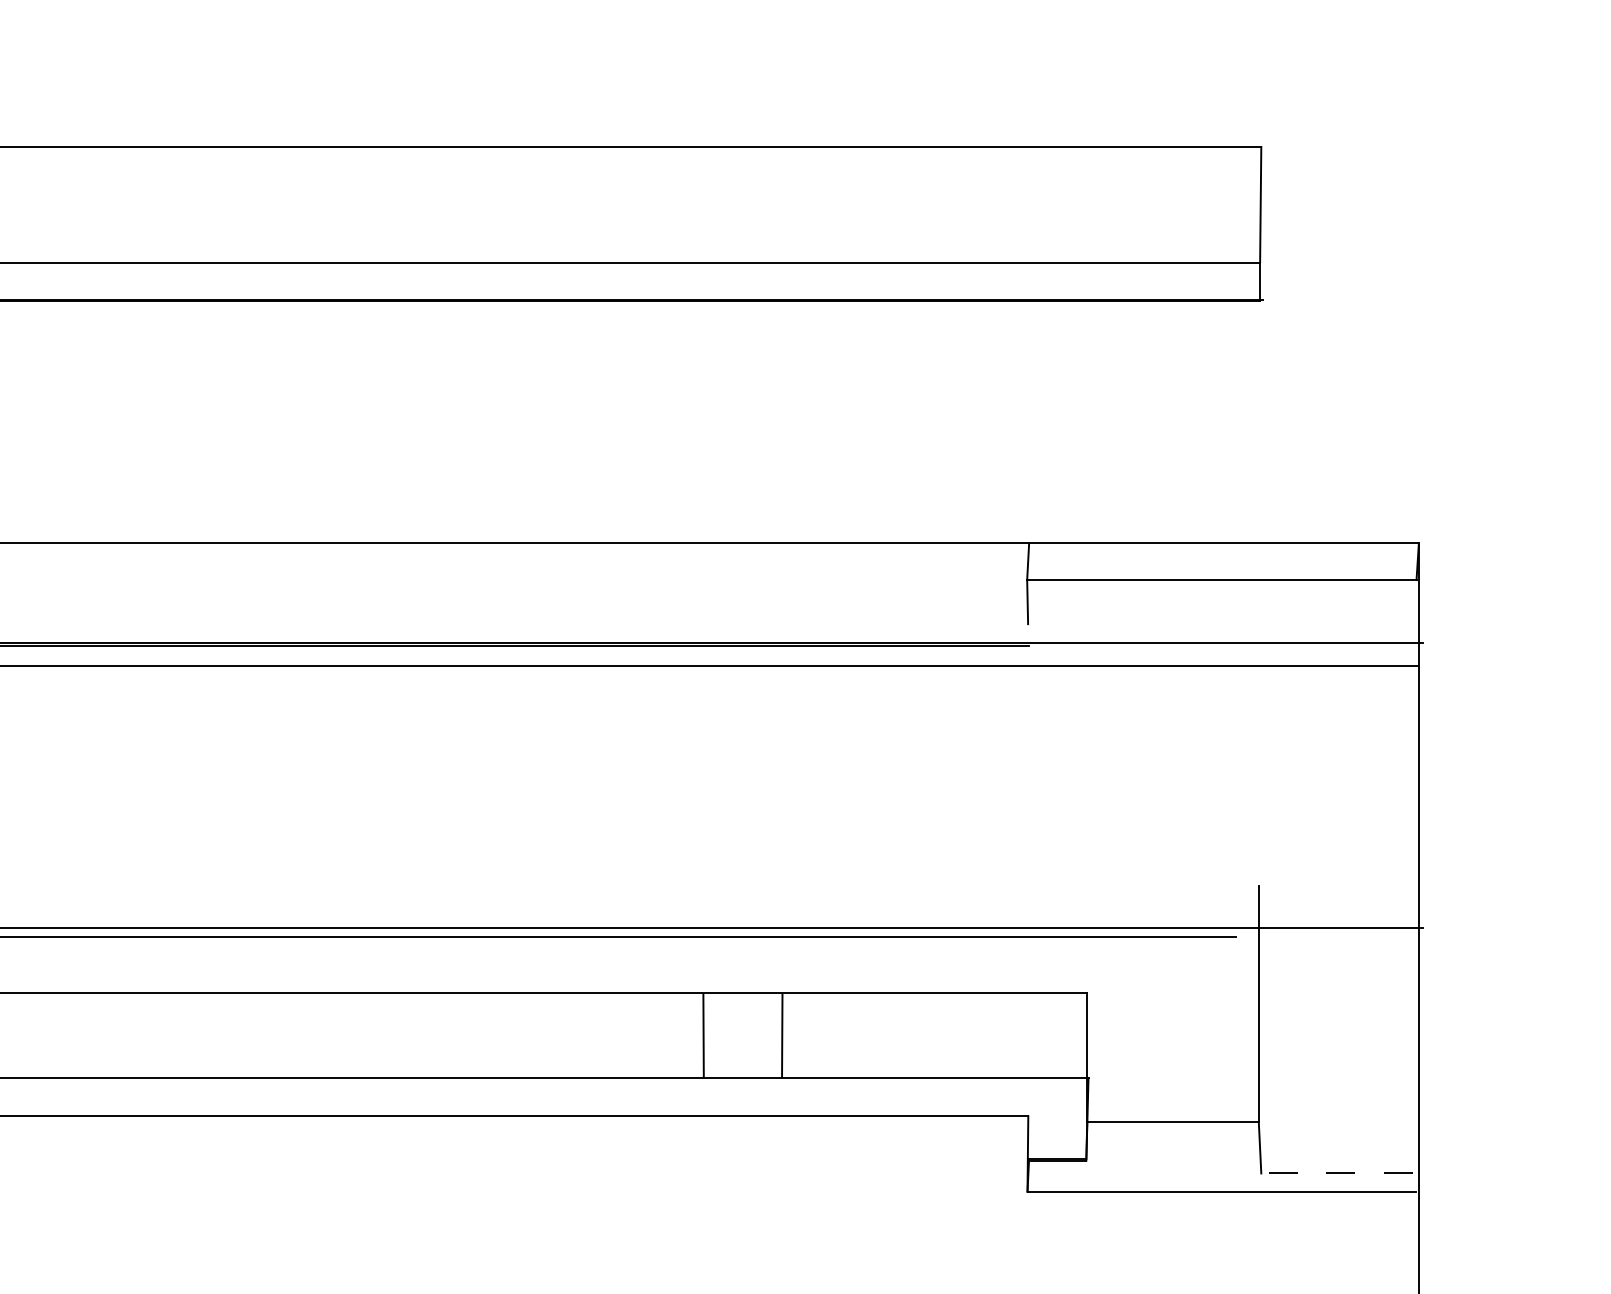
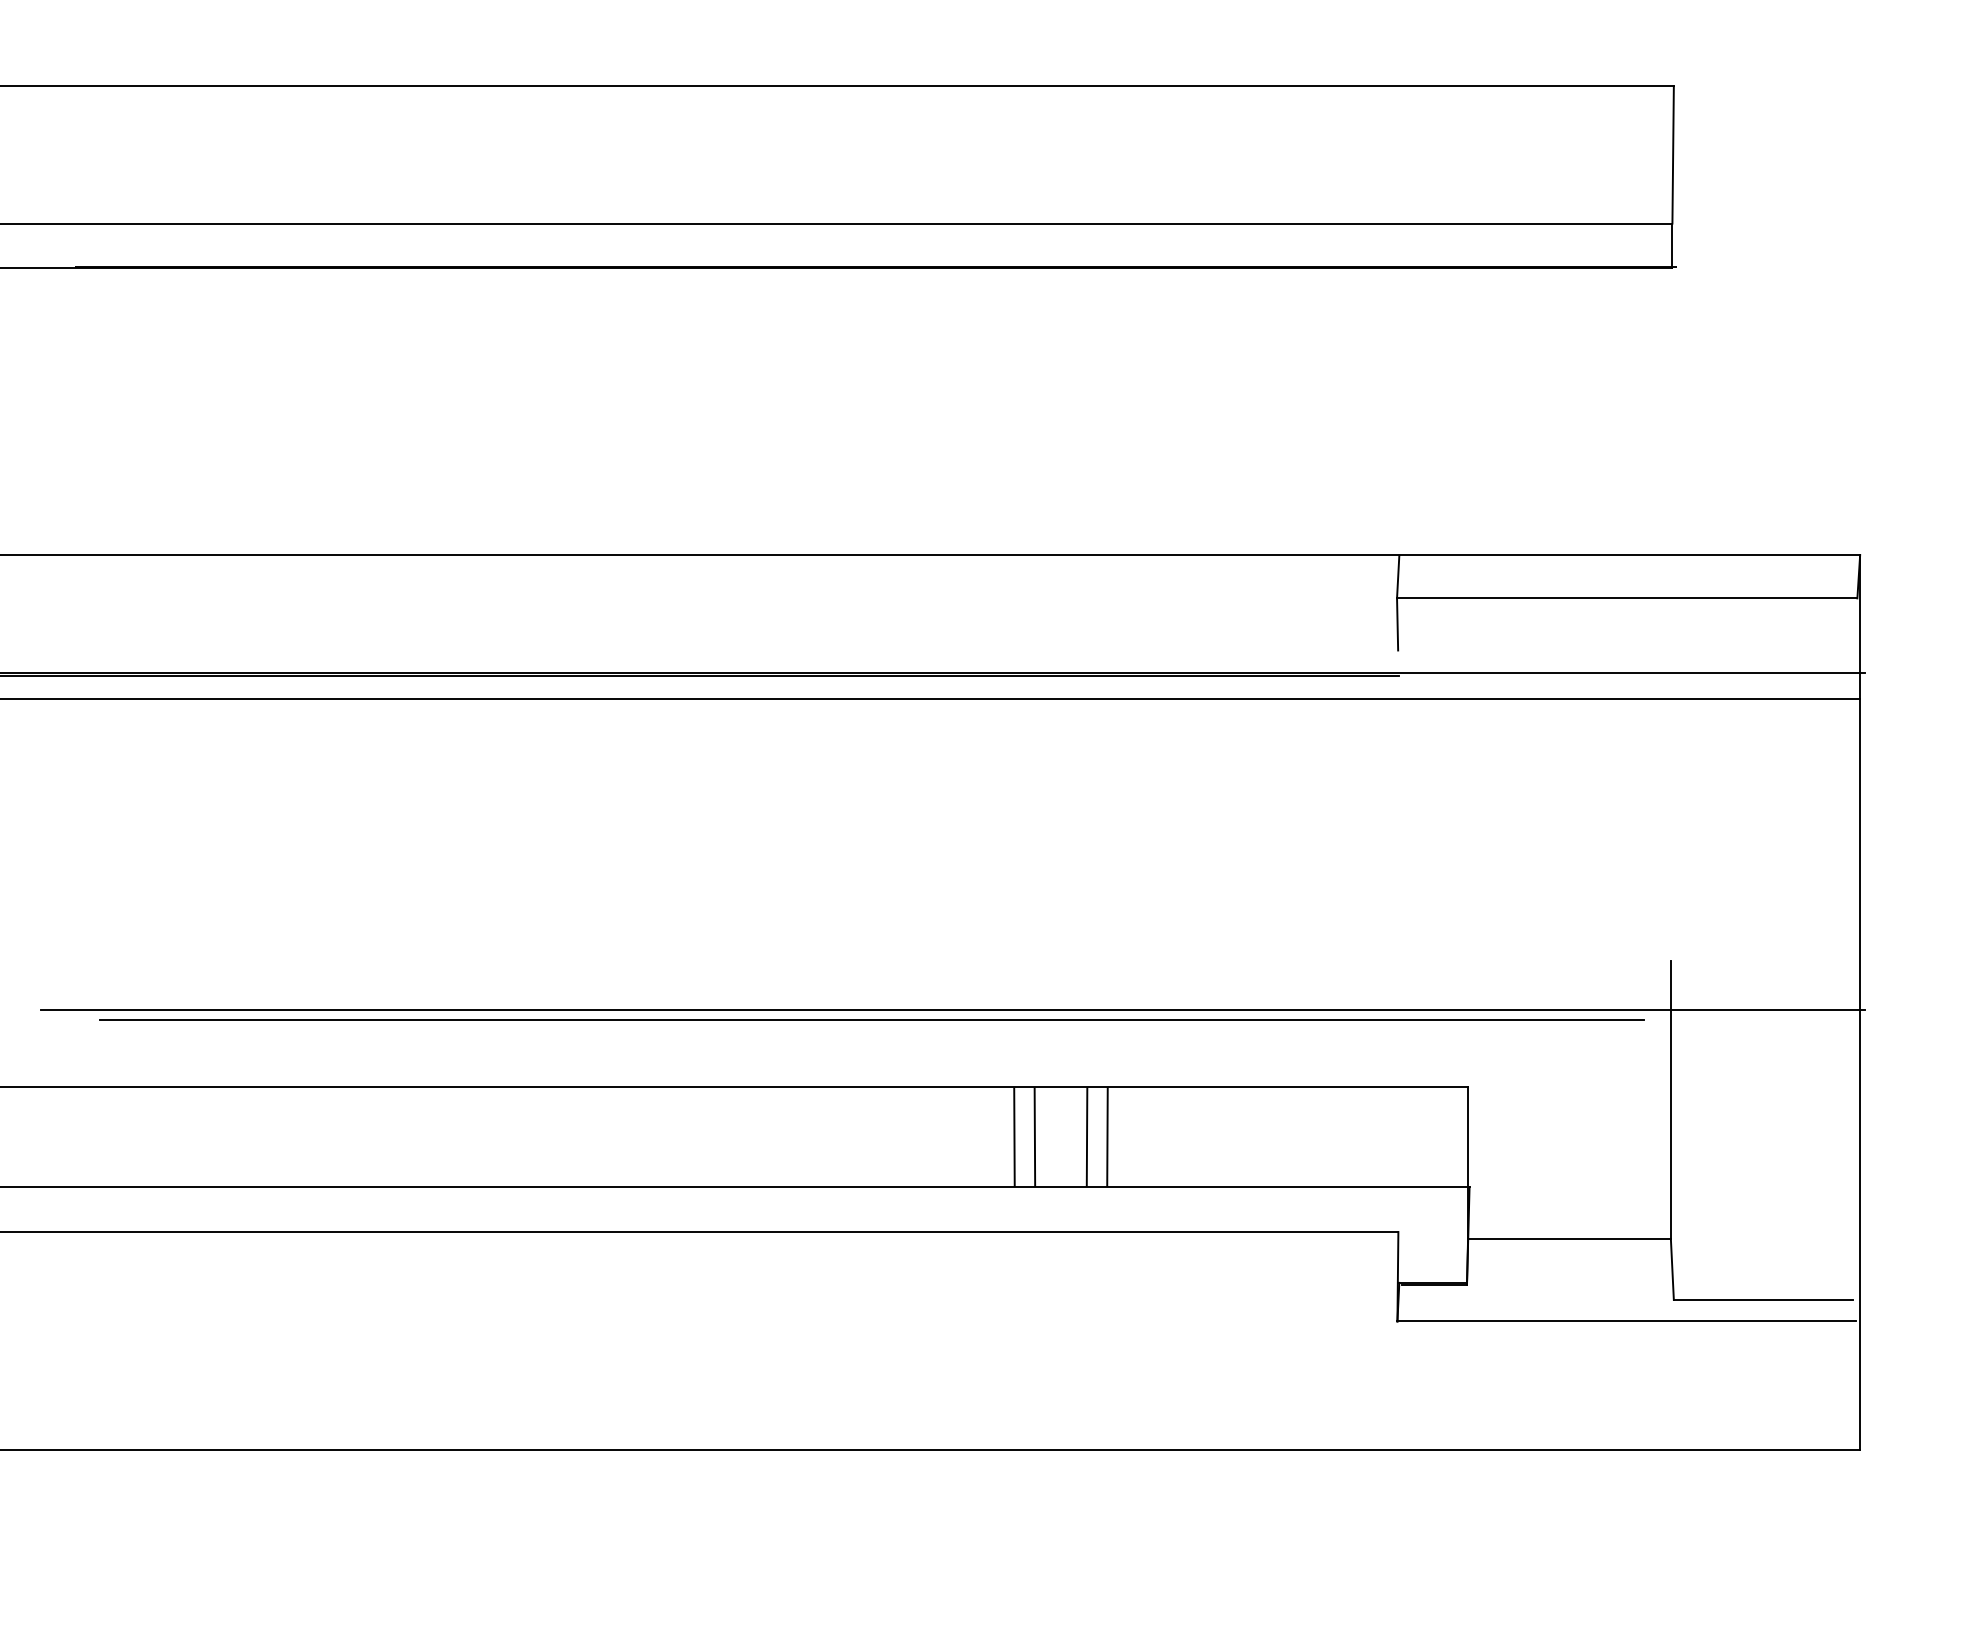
line: (764, 1035) -> (1086, 1136), added
line: (720, 1036) -> (1034, 1137), added
line: (1337, 1173) -> (1763, 1299), dashed -> solid

